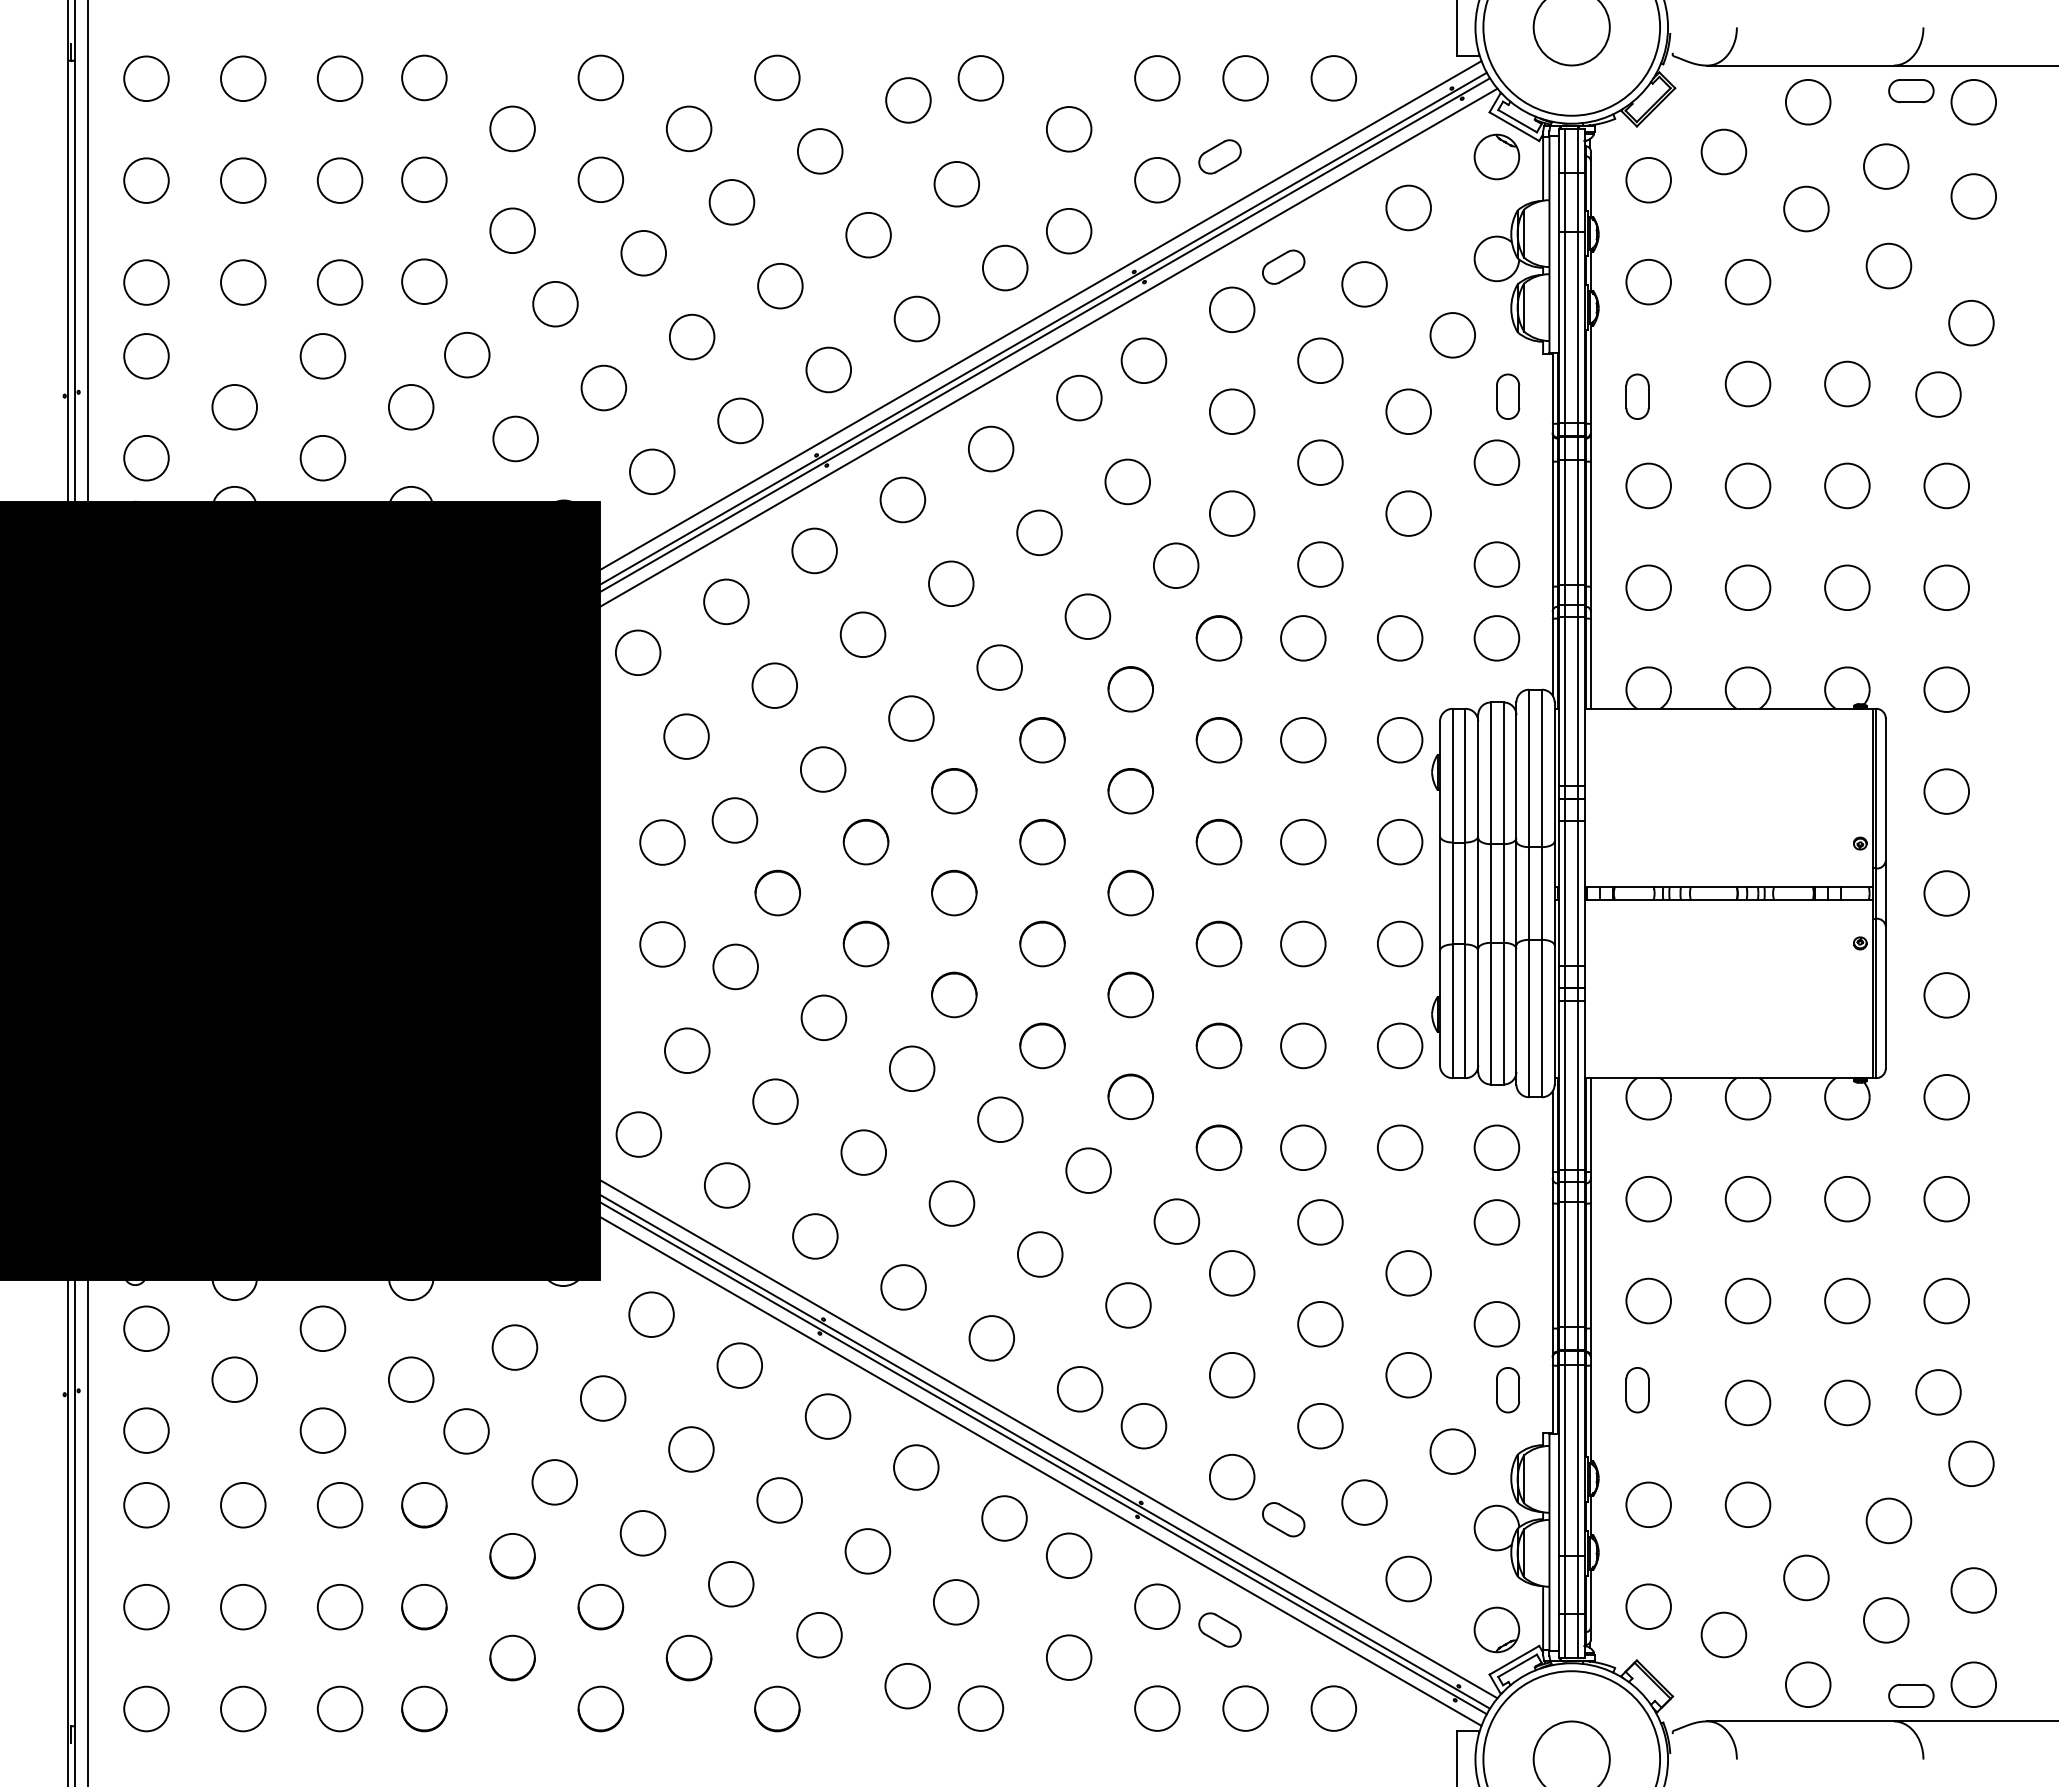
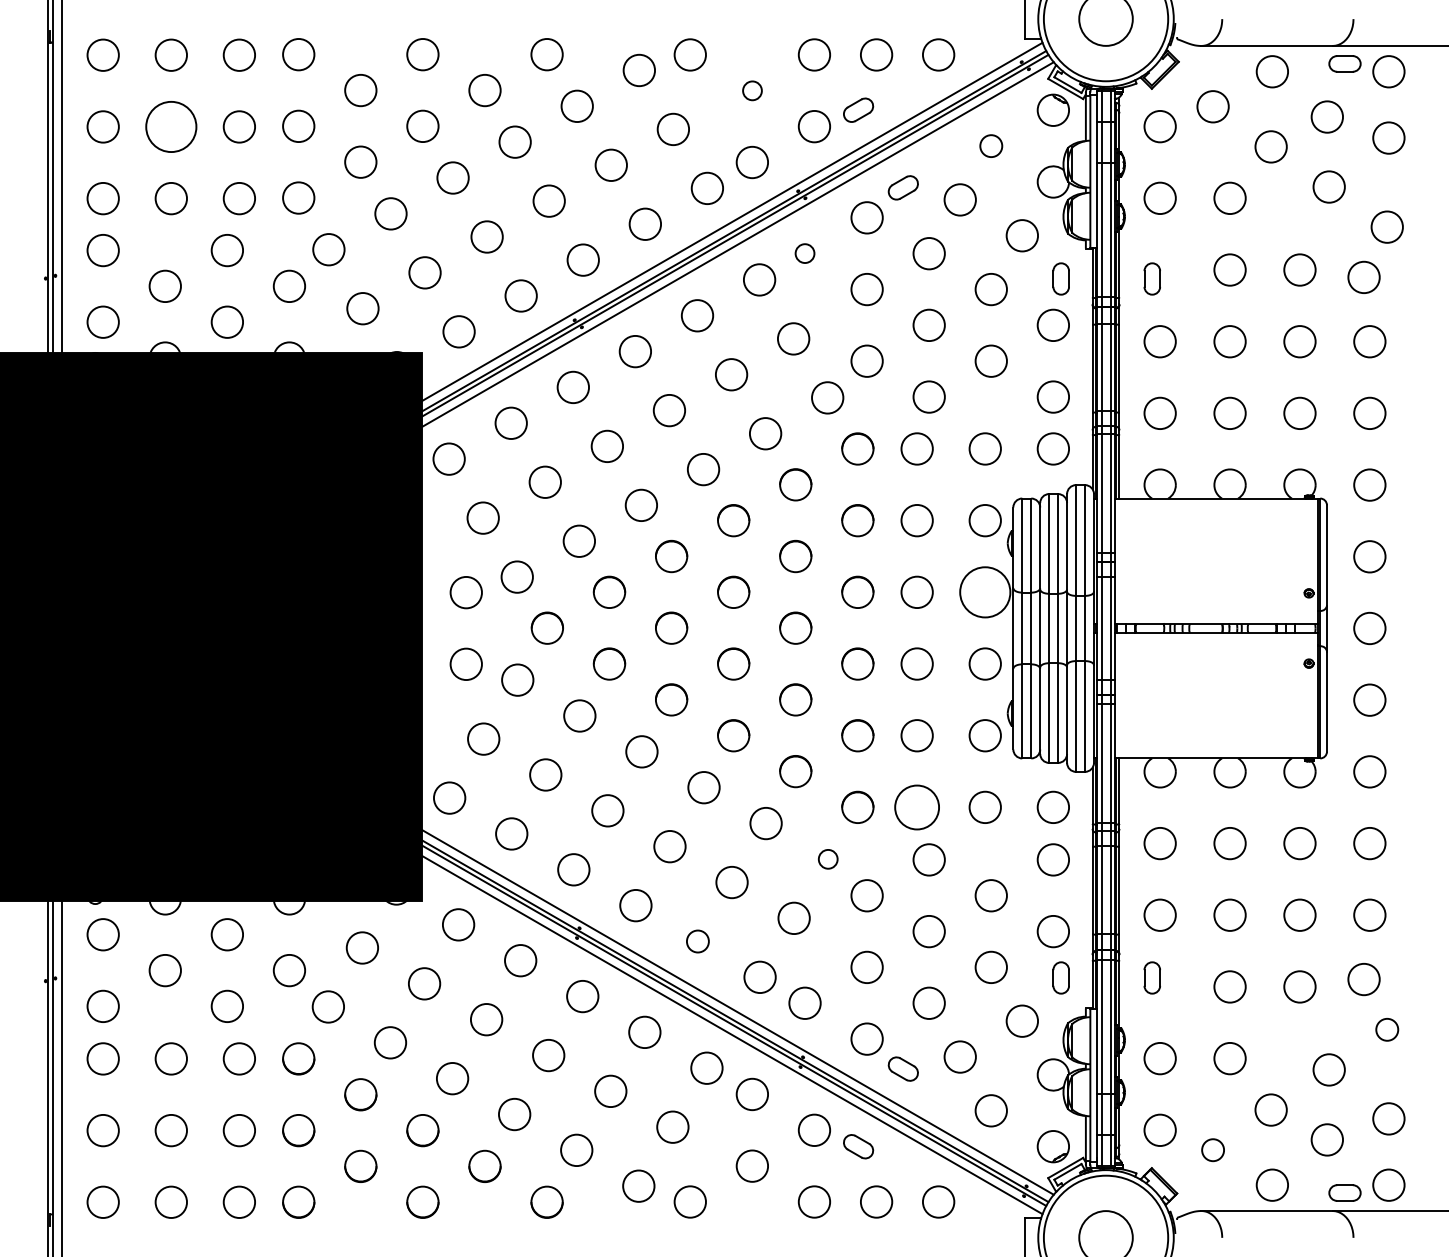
circle: (1069, 129) -> (752, 90), size x0.6
circle: (243, 180) -> (171, 126), size x1.6
circle: (1408, 207) -> (991, 145), size x0.7
circle: (1143, 360) -> (804, 253), size x0.6
circle: (1399, 841) -> (984, 591), size x1.6
circle: (1303, 1147) -> (917, 807), size x1.4
circle: (1176, 1221) -> (827, 859), size x0.6
circle: (991, 1338) -> (697, 941), size x0.7
circle: (1971, 1463) -> (1387, 1029), size x0.7
circle: (1723, 1634) -> (1212, 1149), size x0.7

